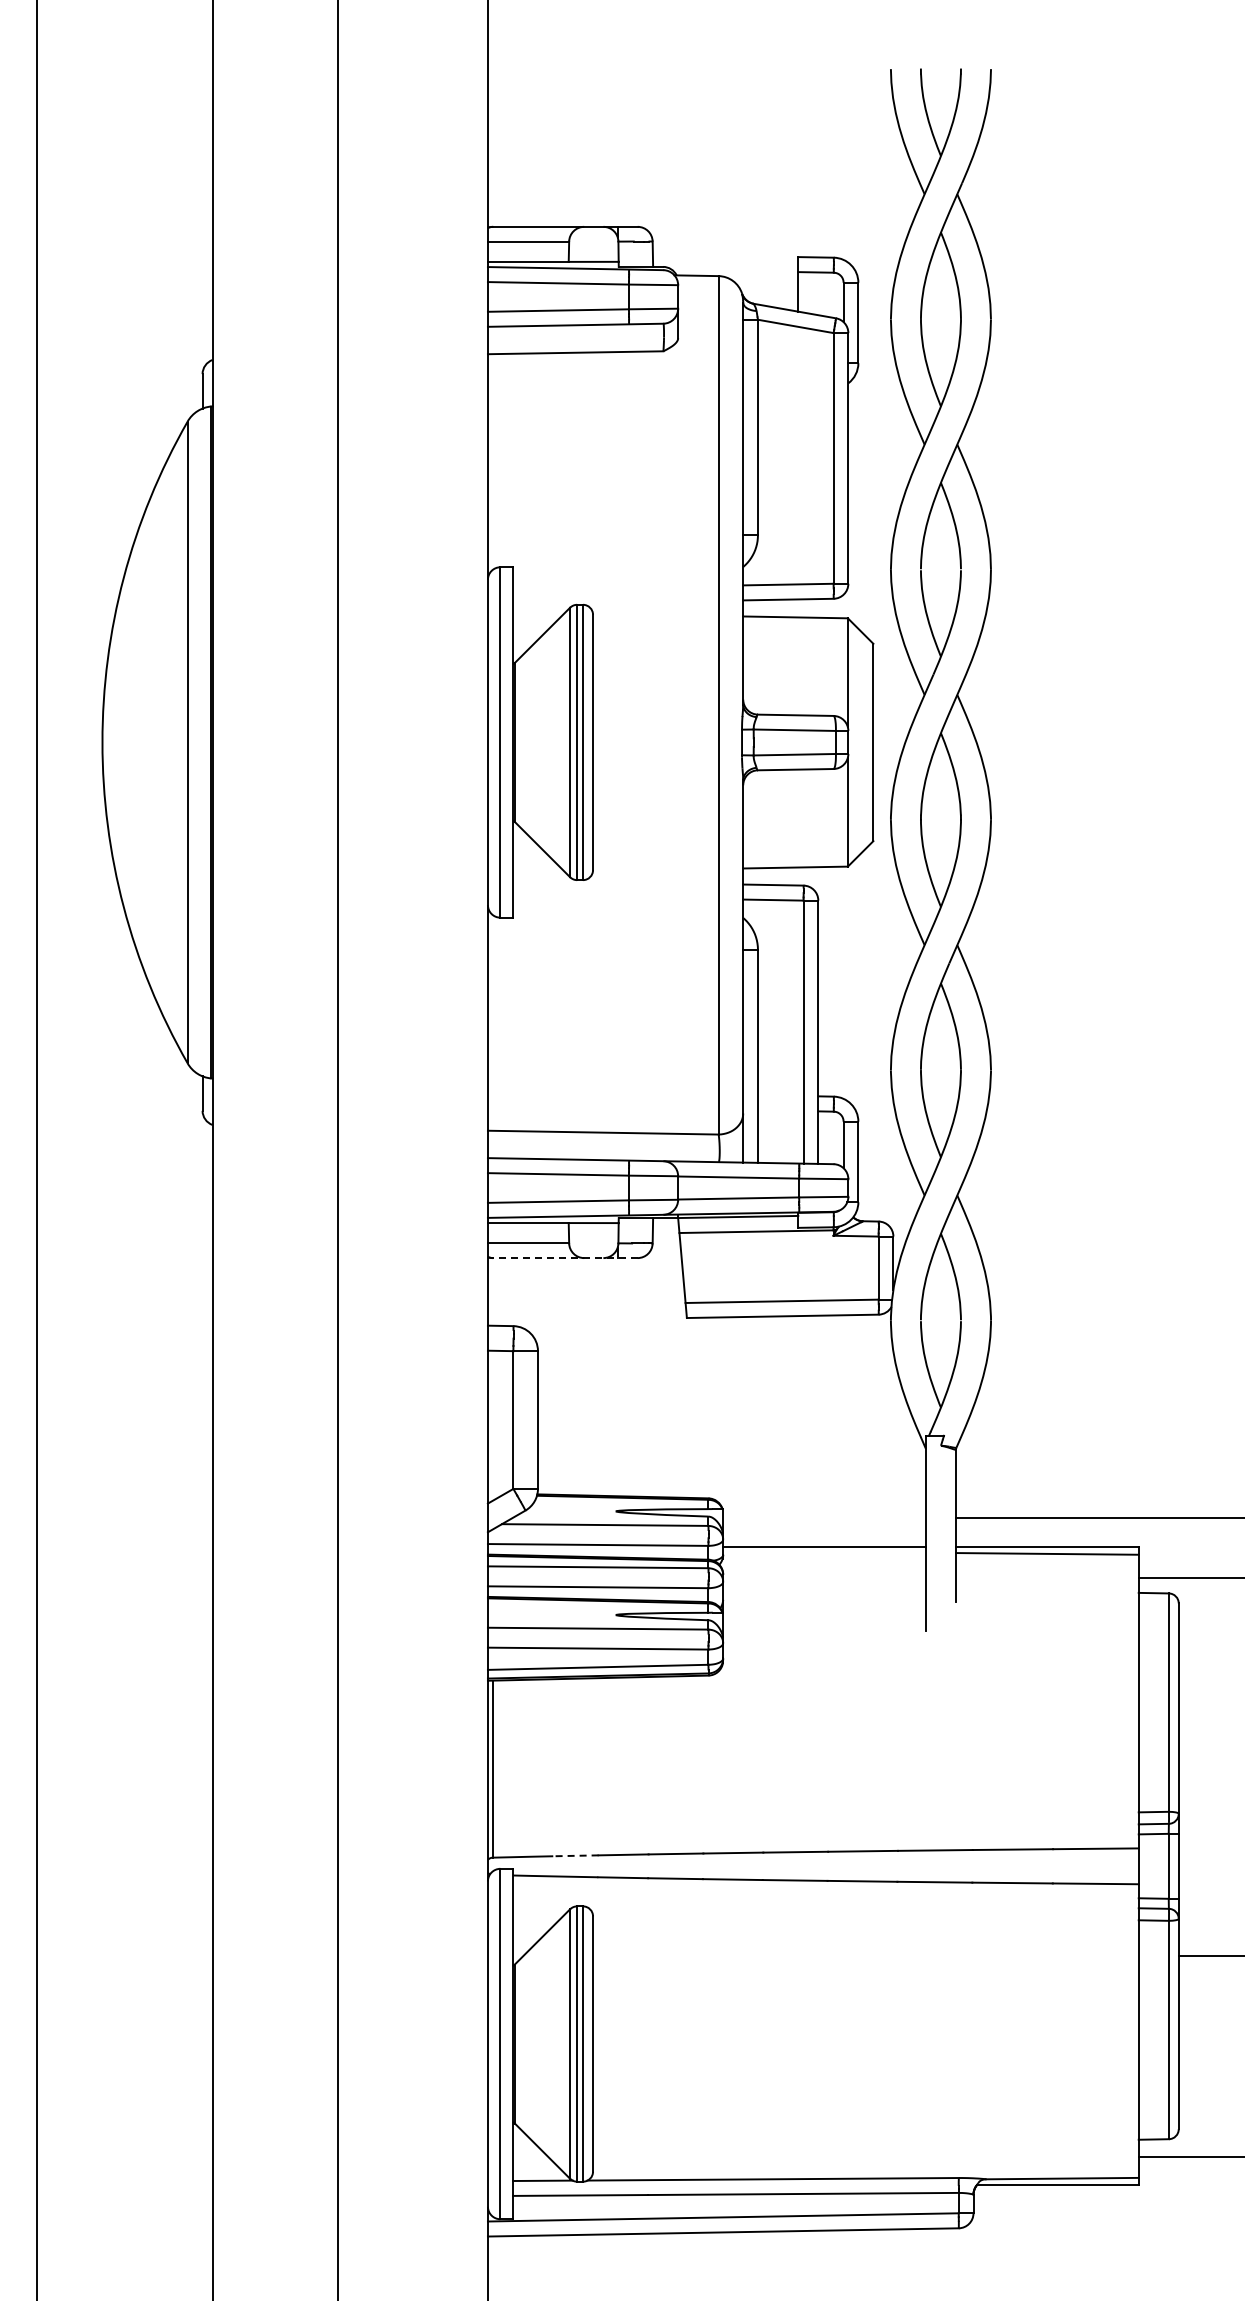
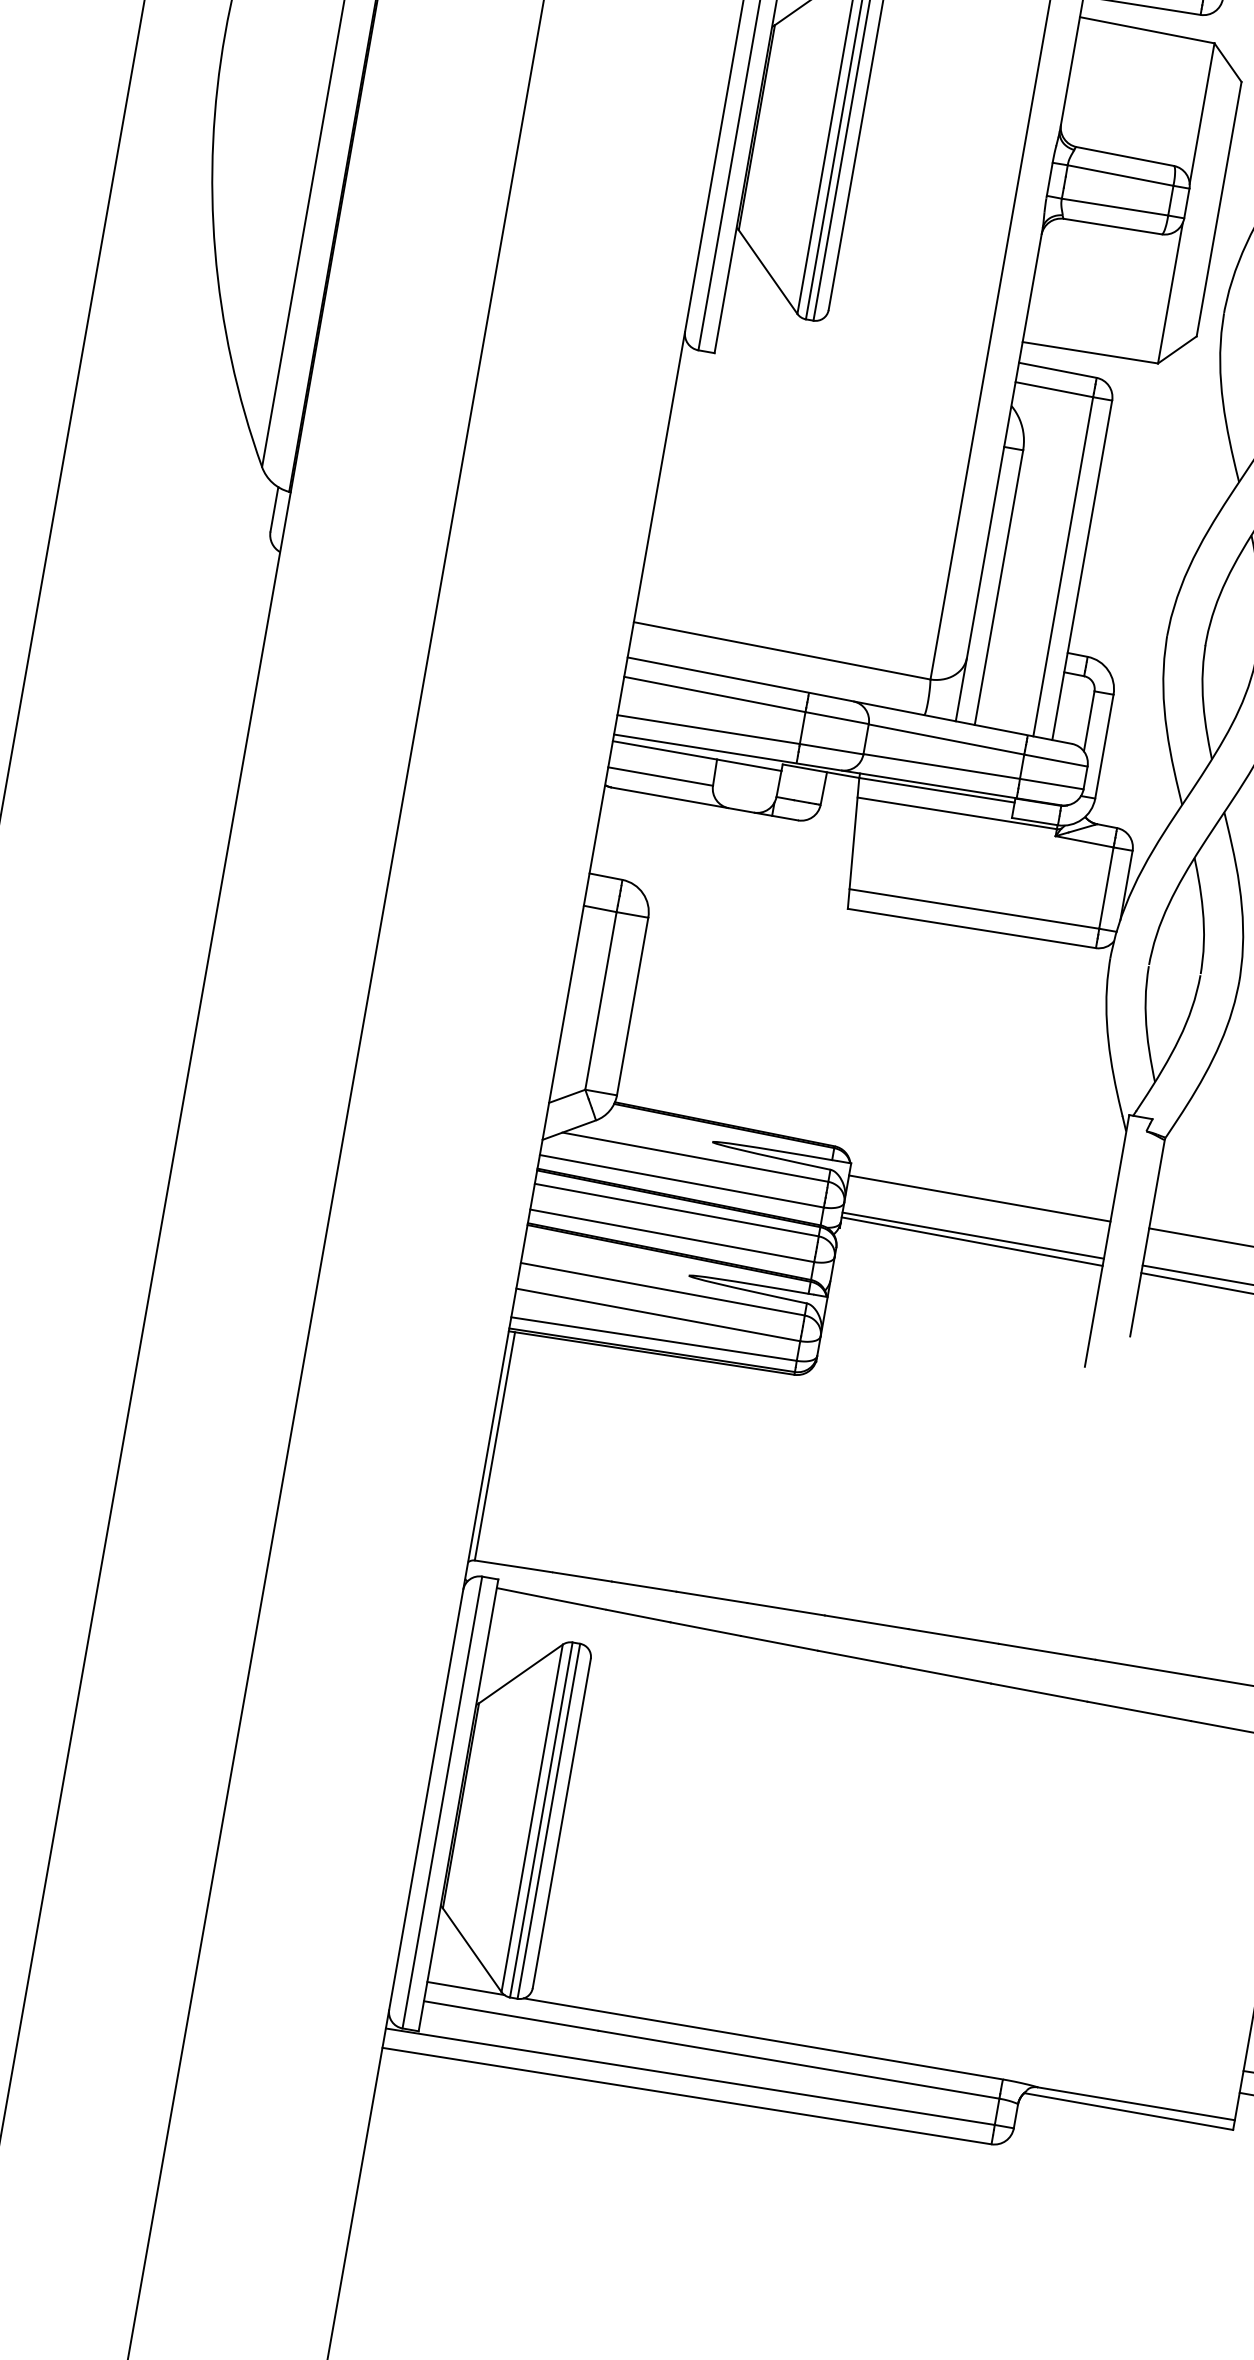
line: (564, 1258) -> (703, 804), dashed -> solid
line: (824, 1518) -> (979, 1198), added
line: (824, 1551) -> (972, 1241), added
line: (575, 1855) -> (582, 1576), dashed -> solid

